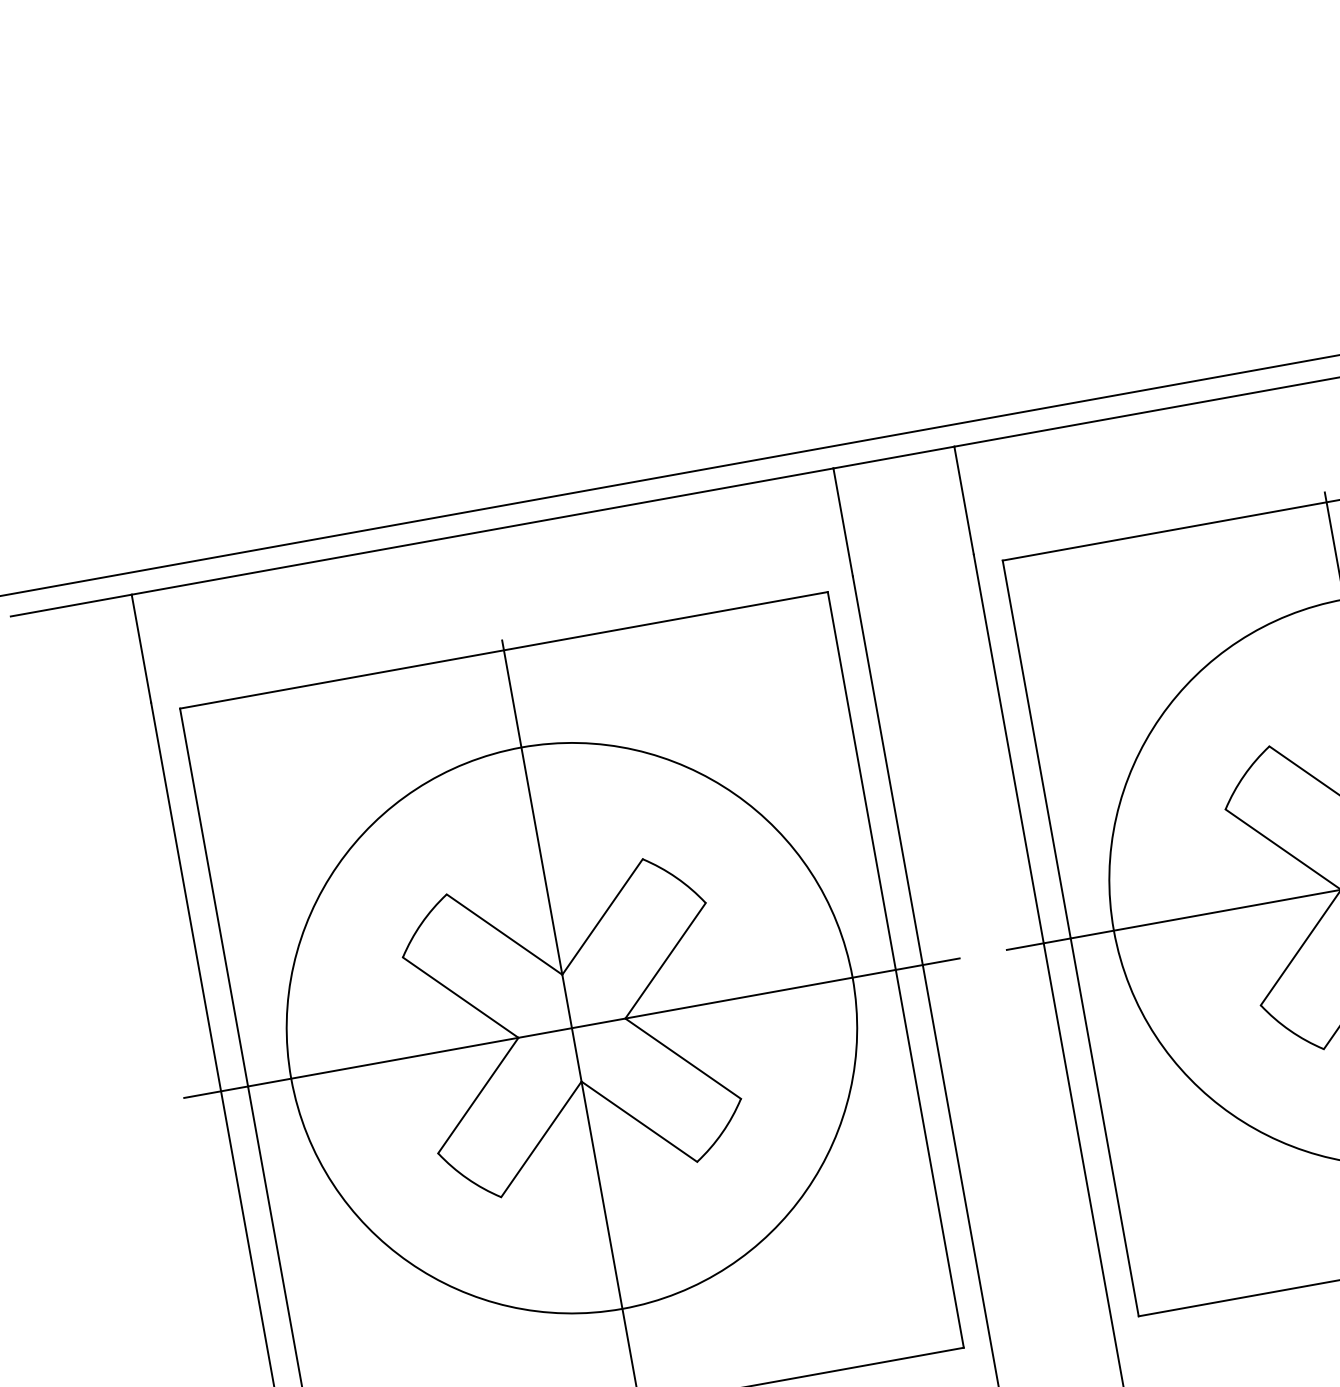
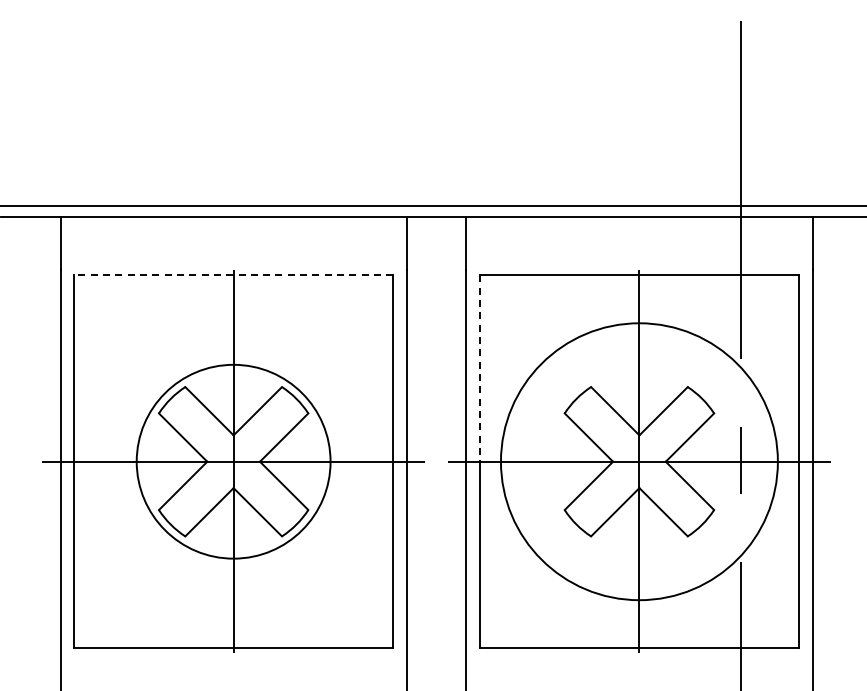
line: (503, 650) -> (233, 275), solid -> dashed
line: (1036, 751) -> (479, 369), solid -> dashed
circle: (571, 1027) -> (233, 461), size x0.7

